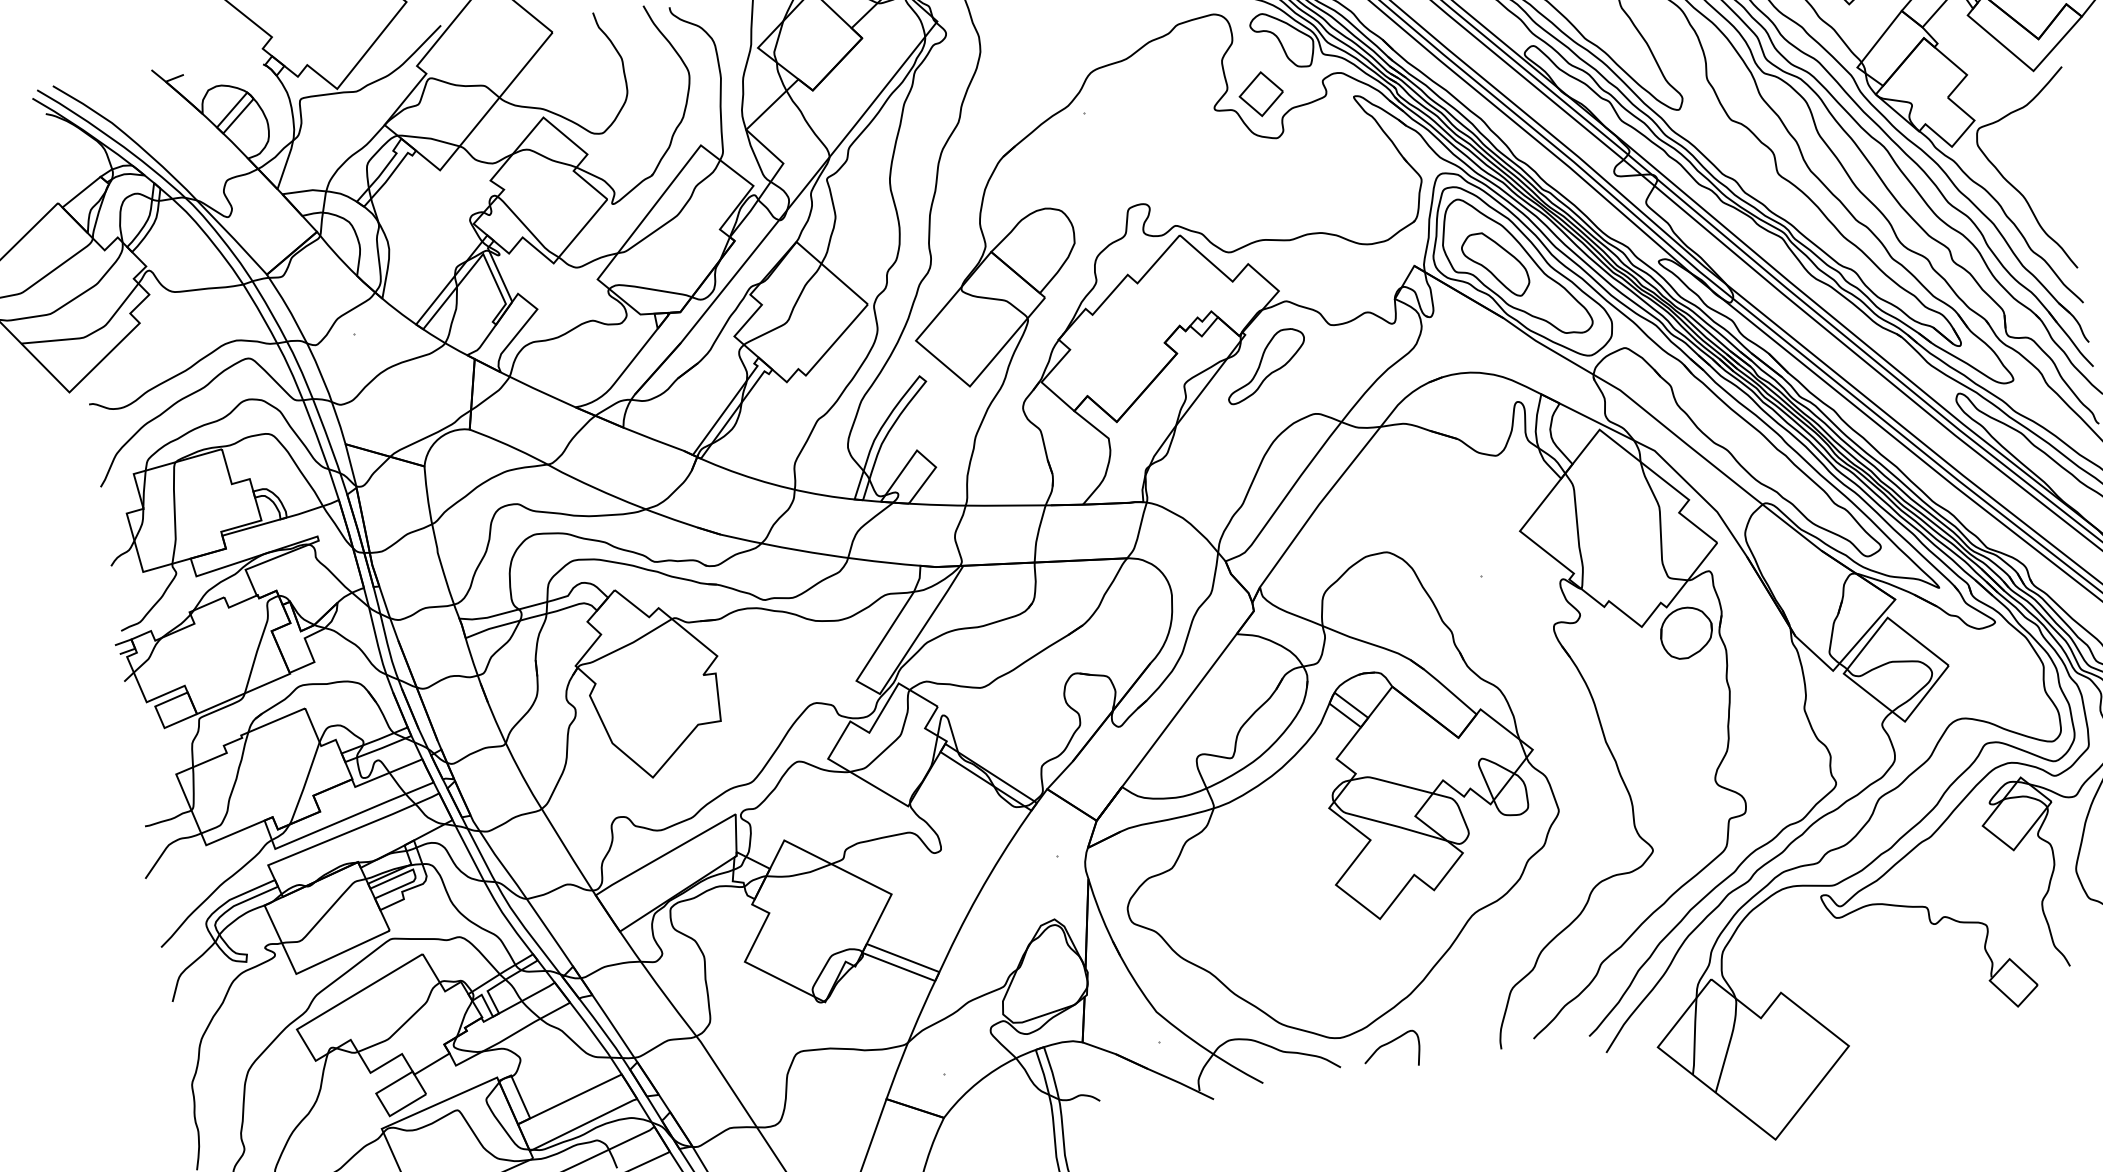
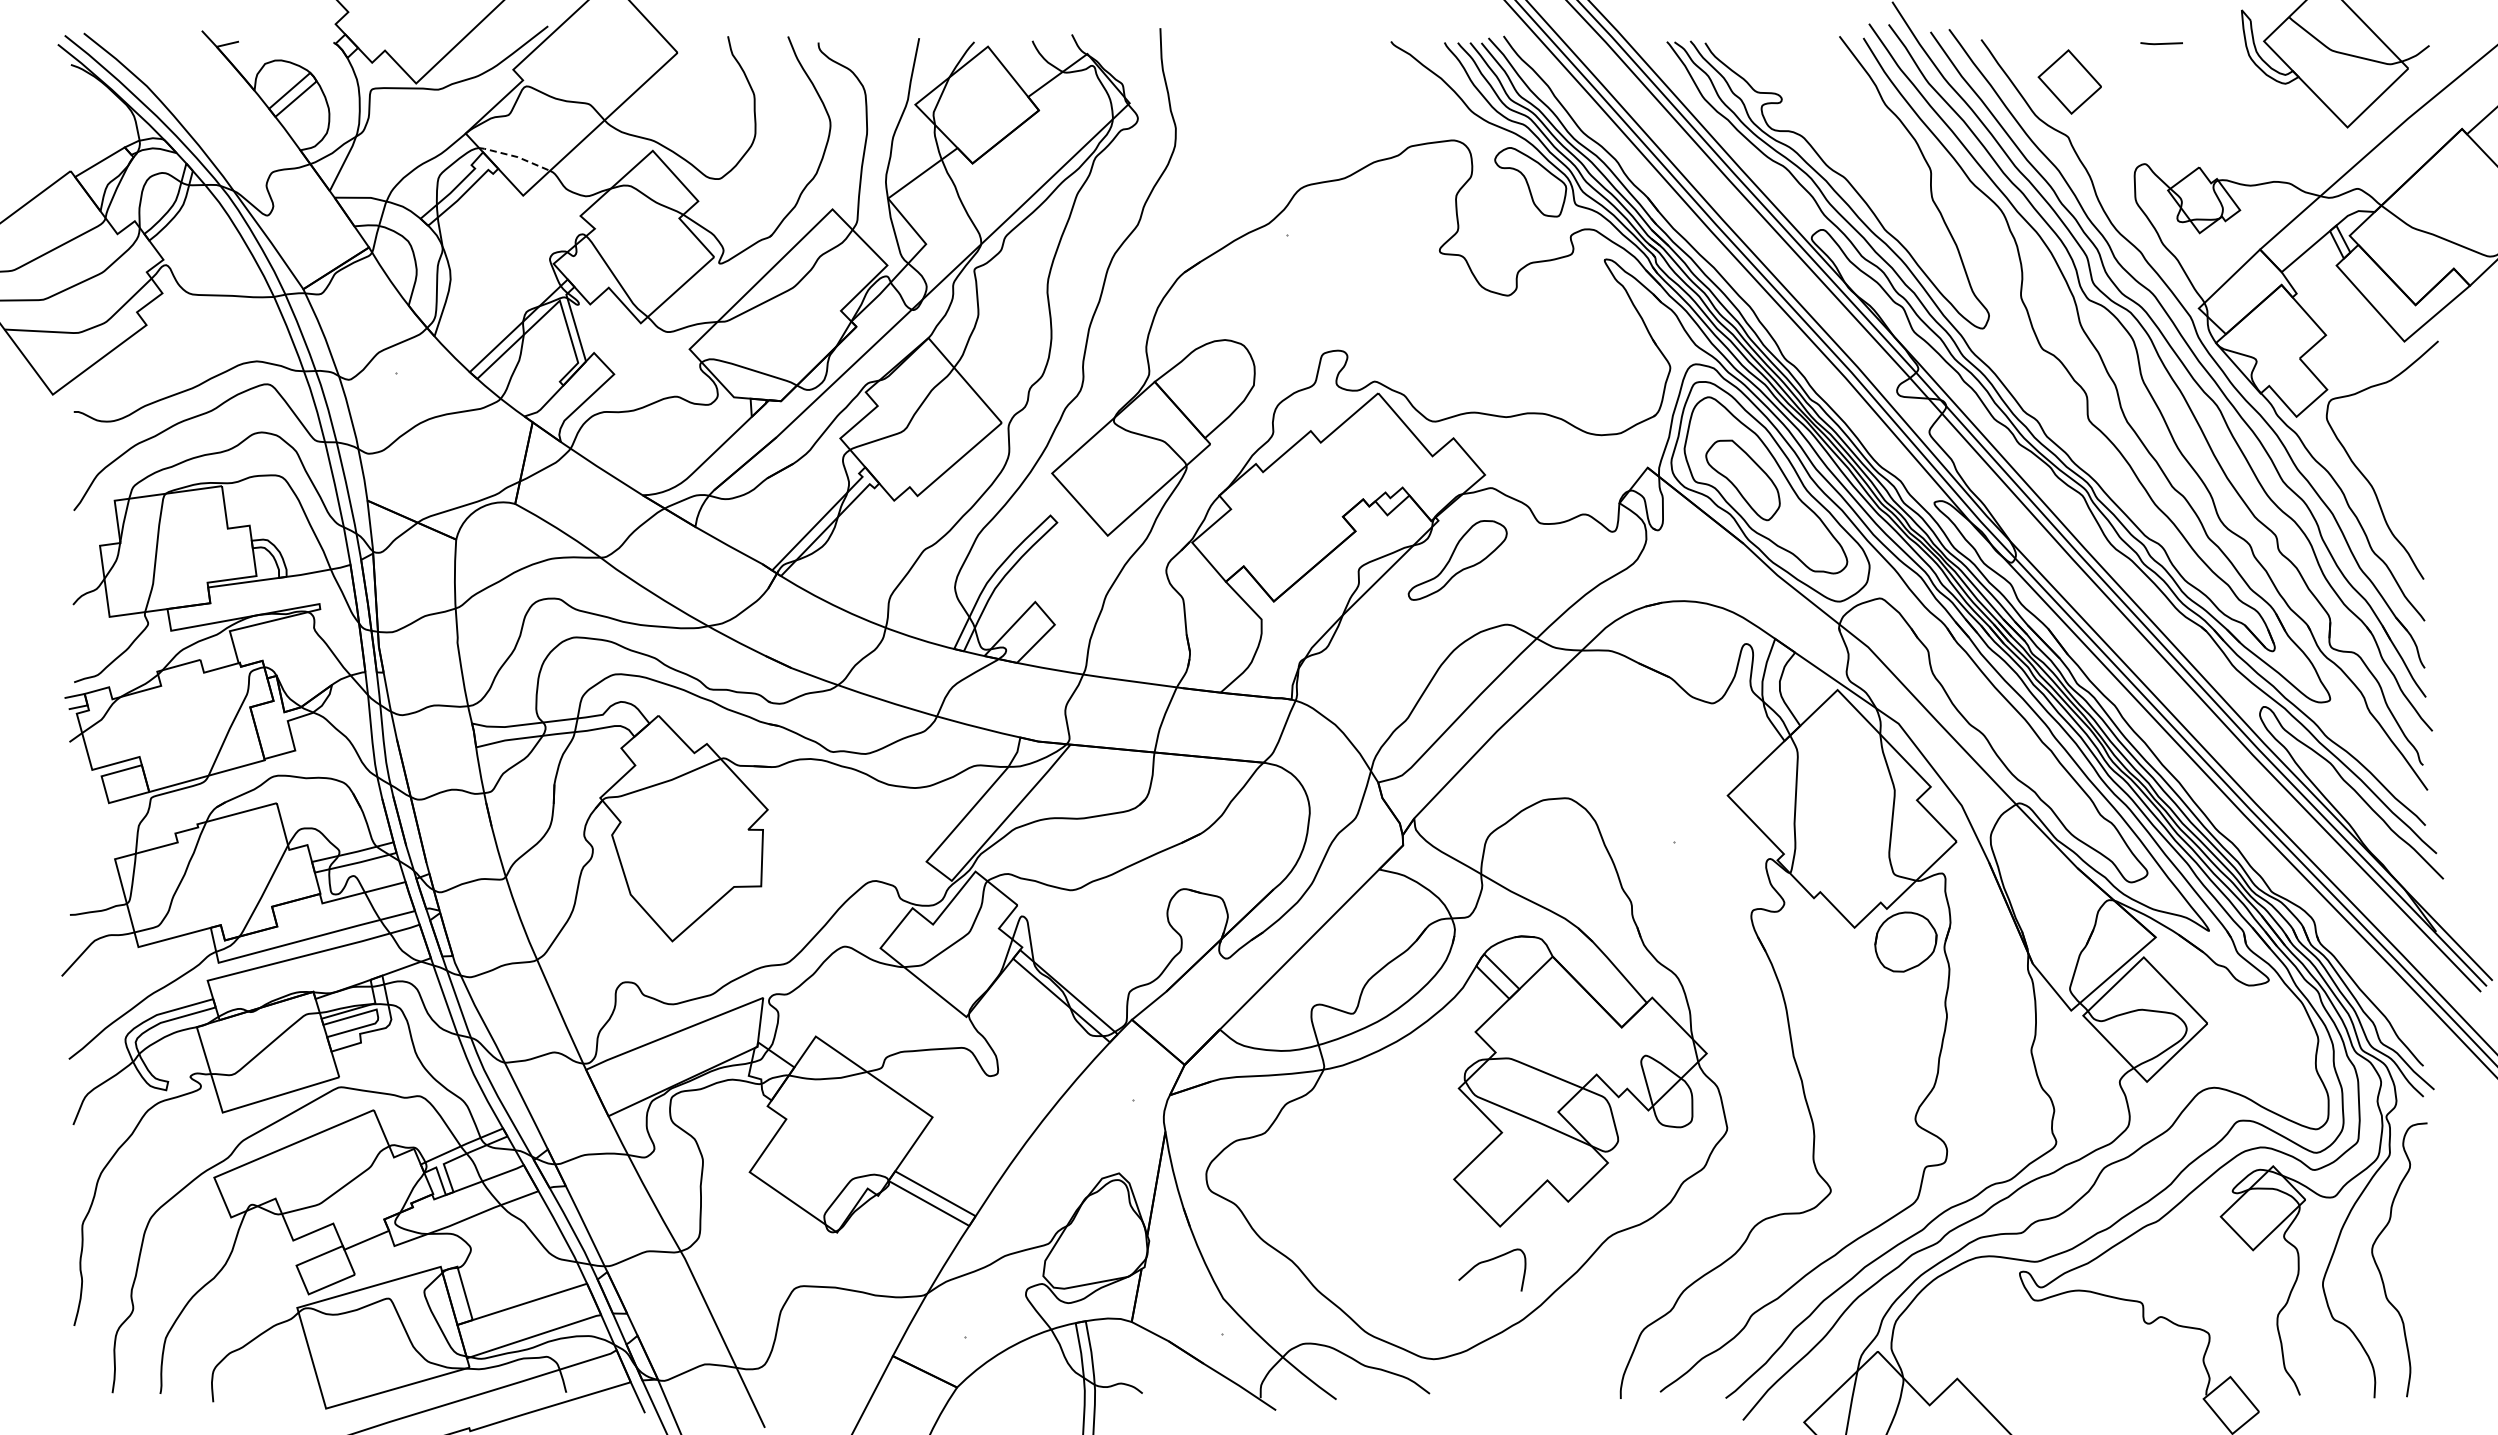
part: (1261, 94) -> (1496, 241), removed
line: (429, 138) -> (515, 156), solid -> dashed
curve: (1388, 1044) -> (1489, 1261), moved

